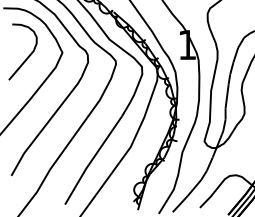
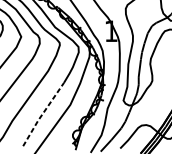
line: (92, 159) -> (42, 113), solid -> dashed

